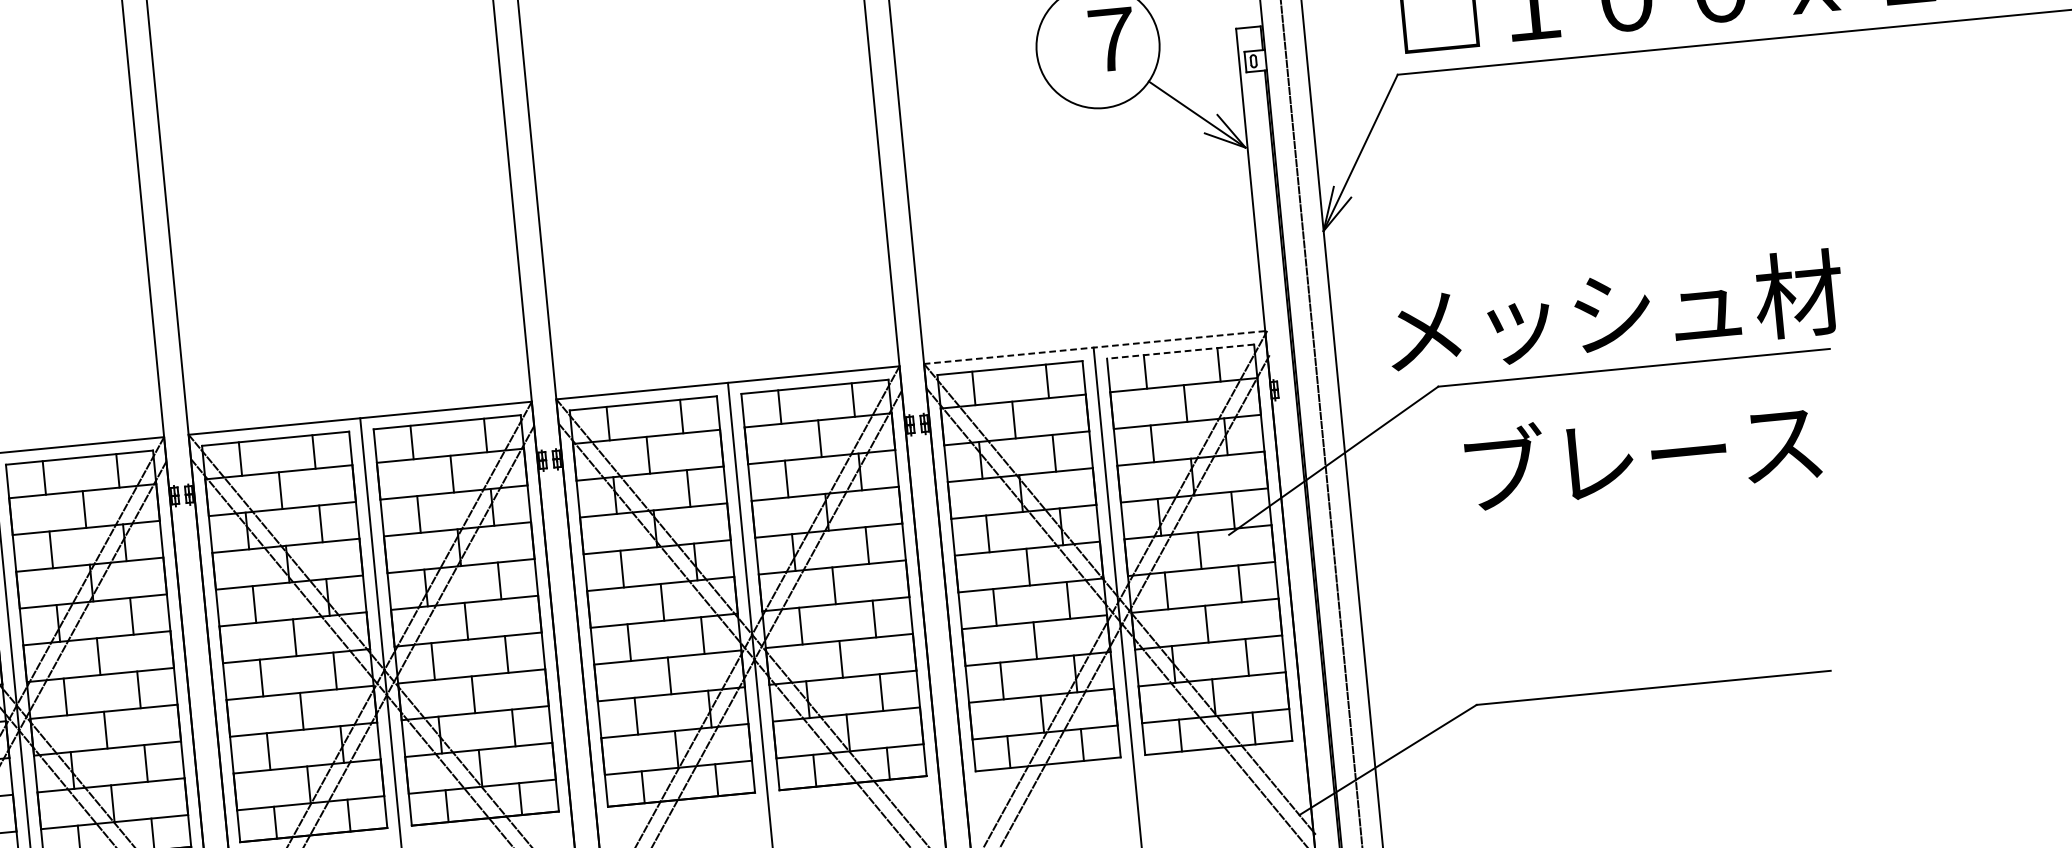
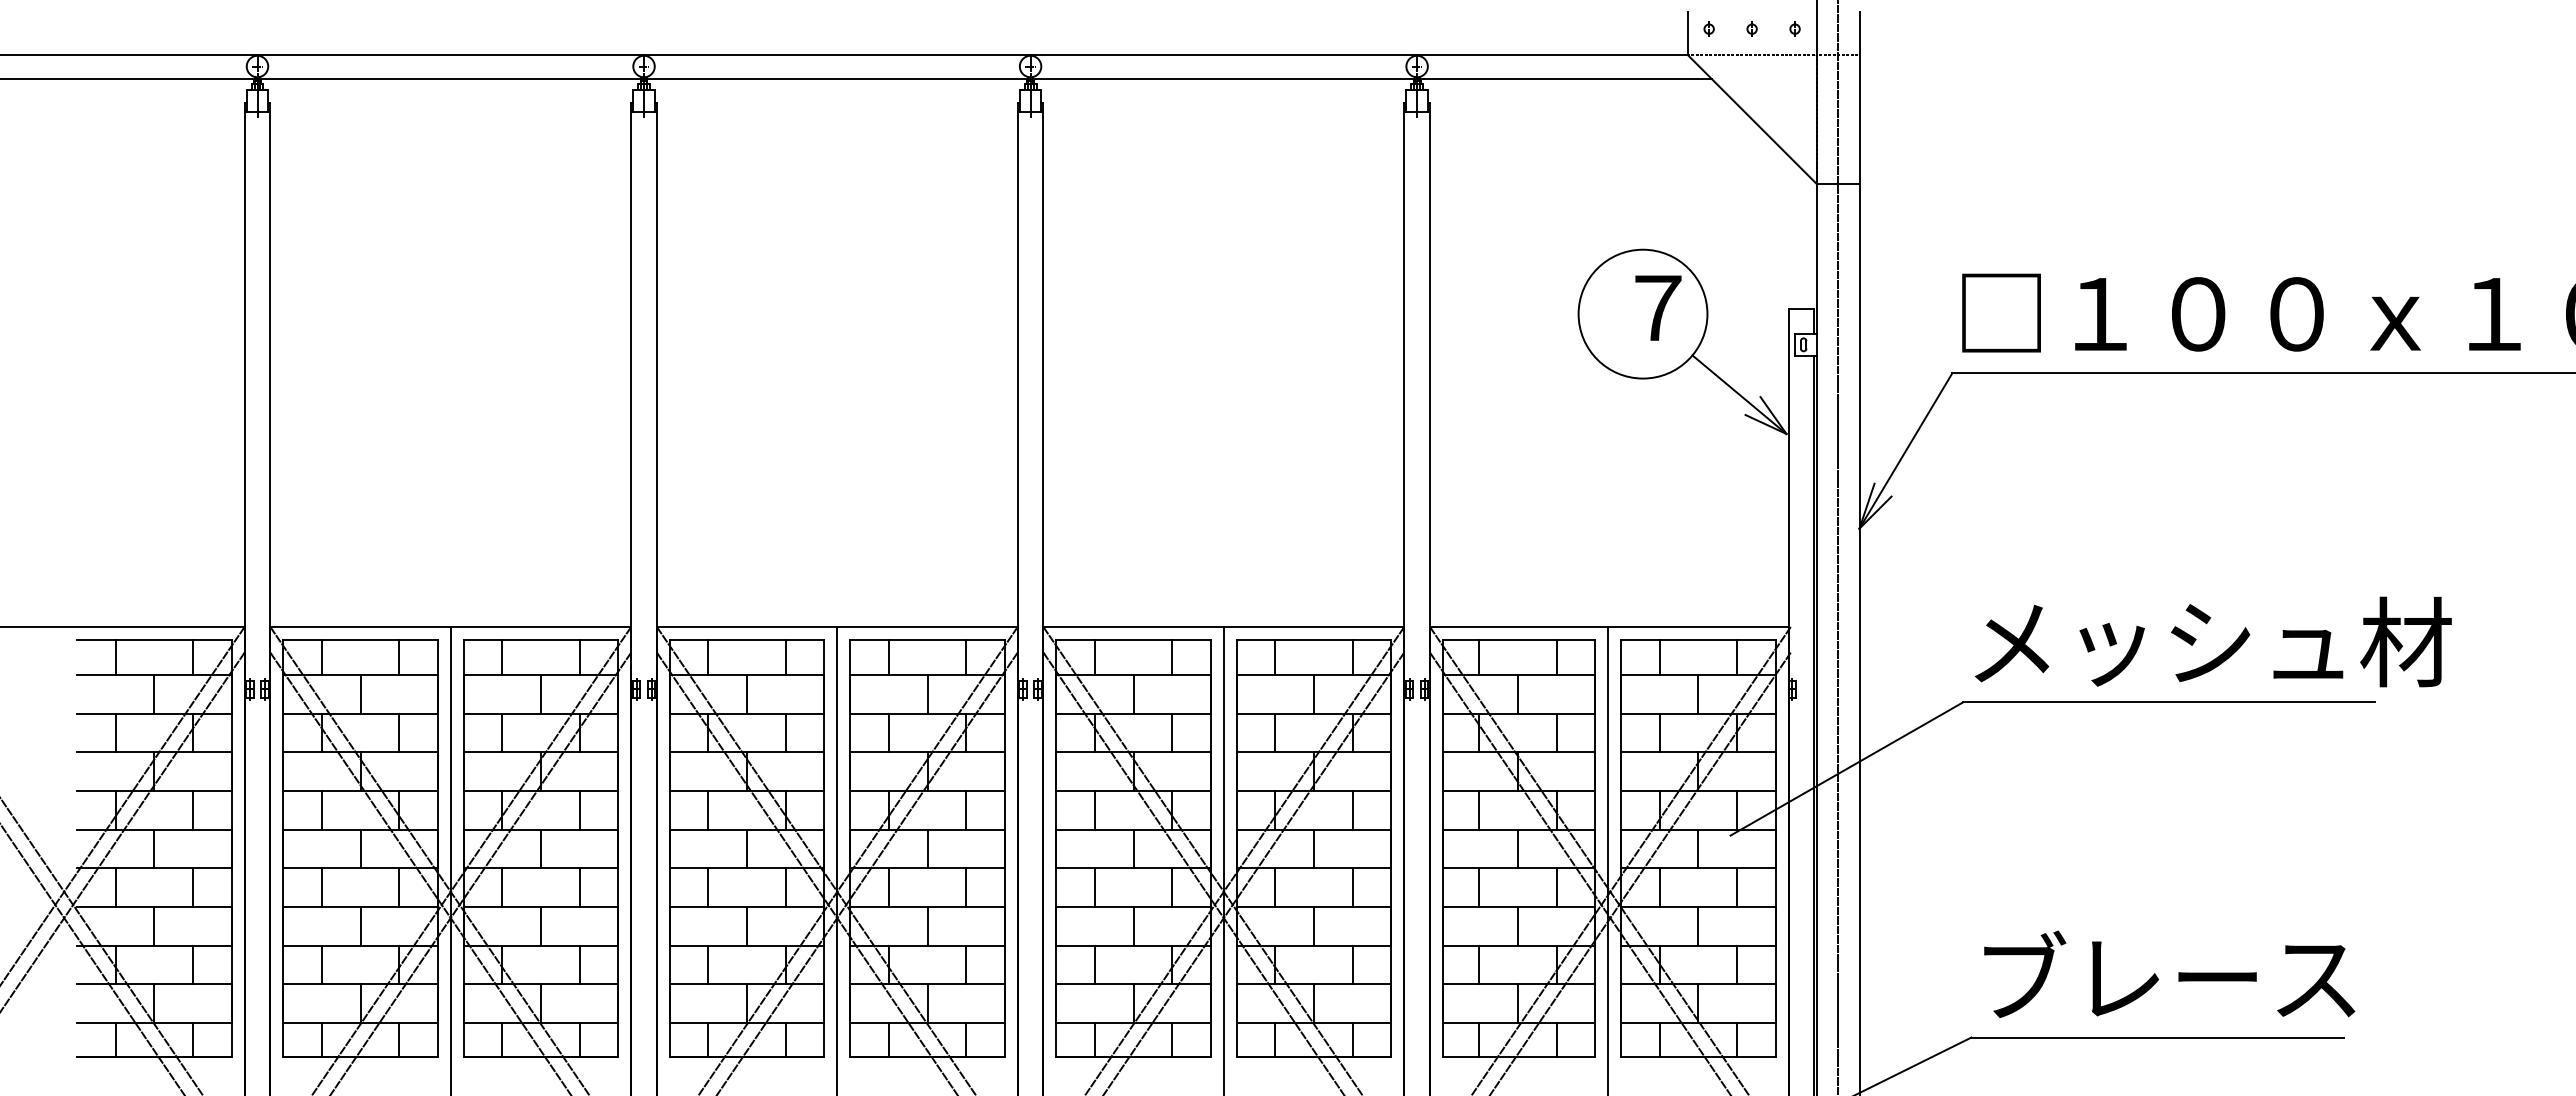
text: (1615, 311) -> (2213, 641), moved
line: (1093, 348) -> (1608, 627), dashed -> solid
line: (1179, 351) -> (1697, 639), dashed -> solid
text: (1642, 452) -> (2169, 973), moved

